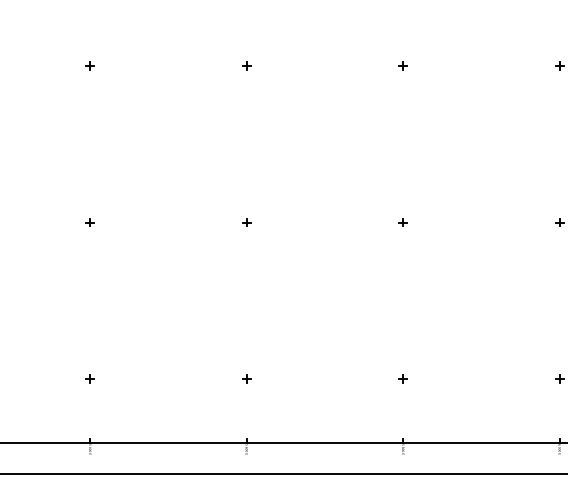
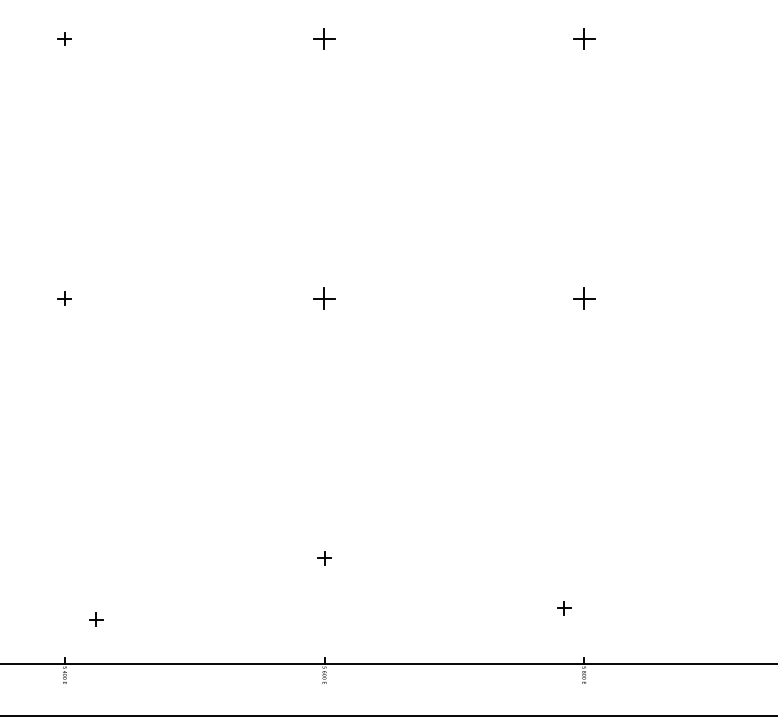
part: (246, 65) -> (324, 38), size x1.6
part: (402, 65) -> (583, 38), size x1.6
part: (246, 222) -> (324, 298), size x1.6
part: (402, 222) -> (583, 298), size x1.6
part: (89, 378) -> (95, 618), moved
part: (402, 378) -> (563, 607), moved

